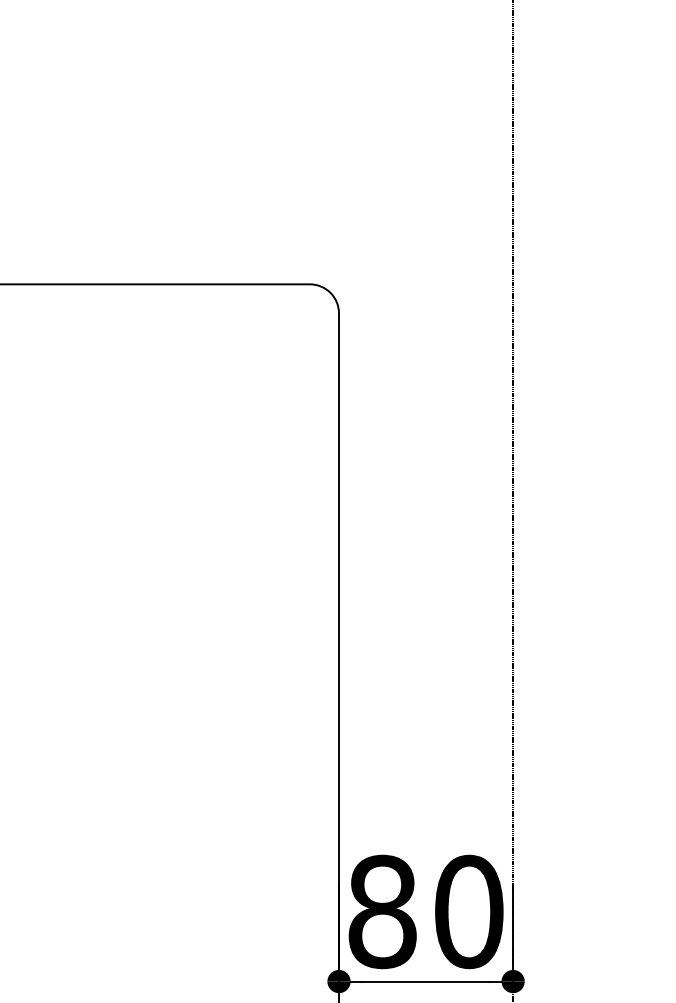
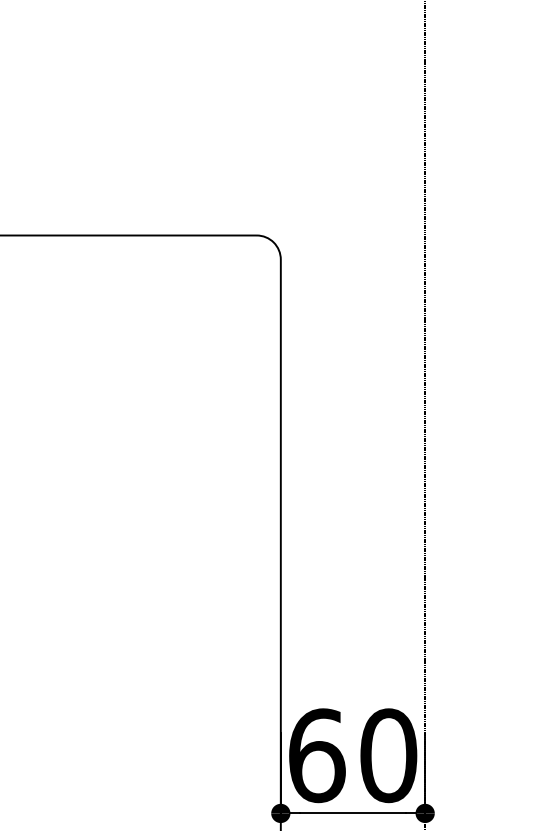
text: (383, 911) -> (317, 755), 80 -> 60

